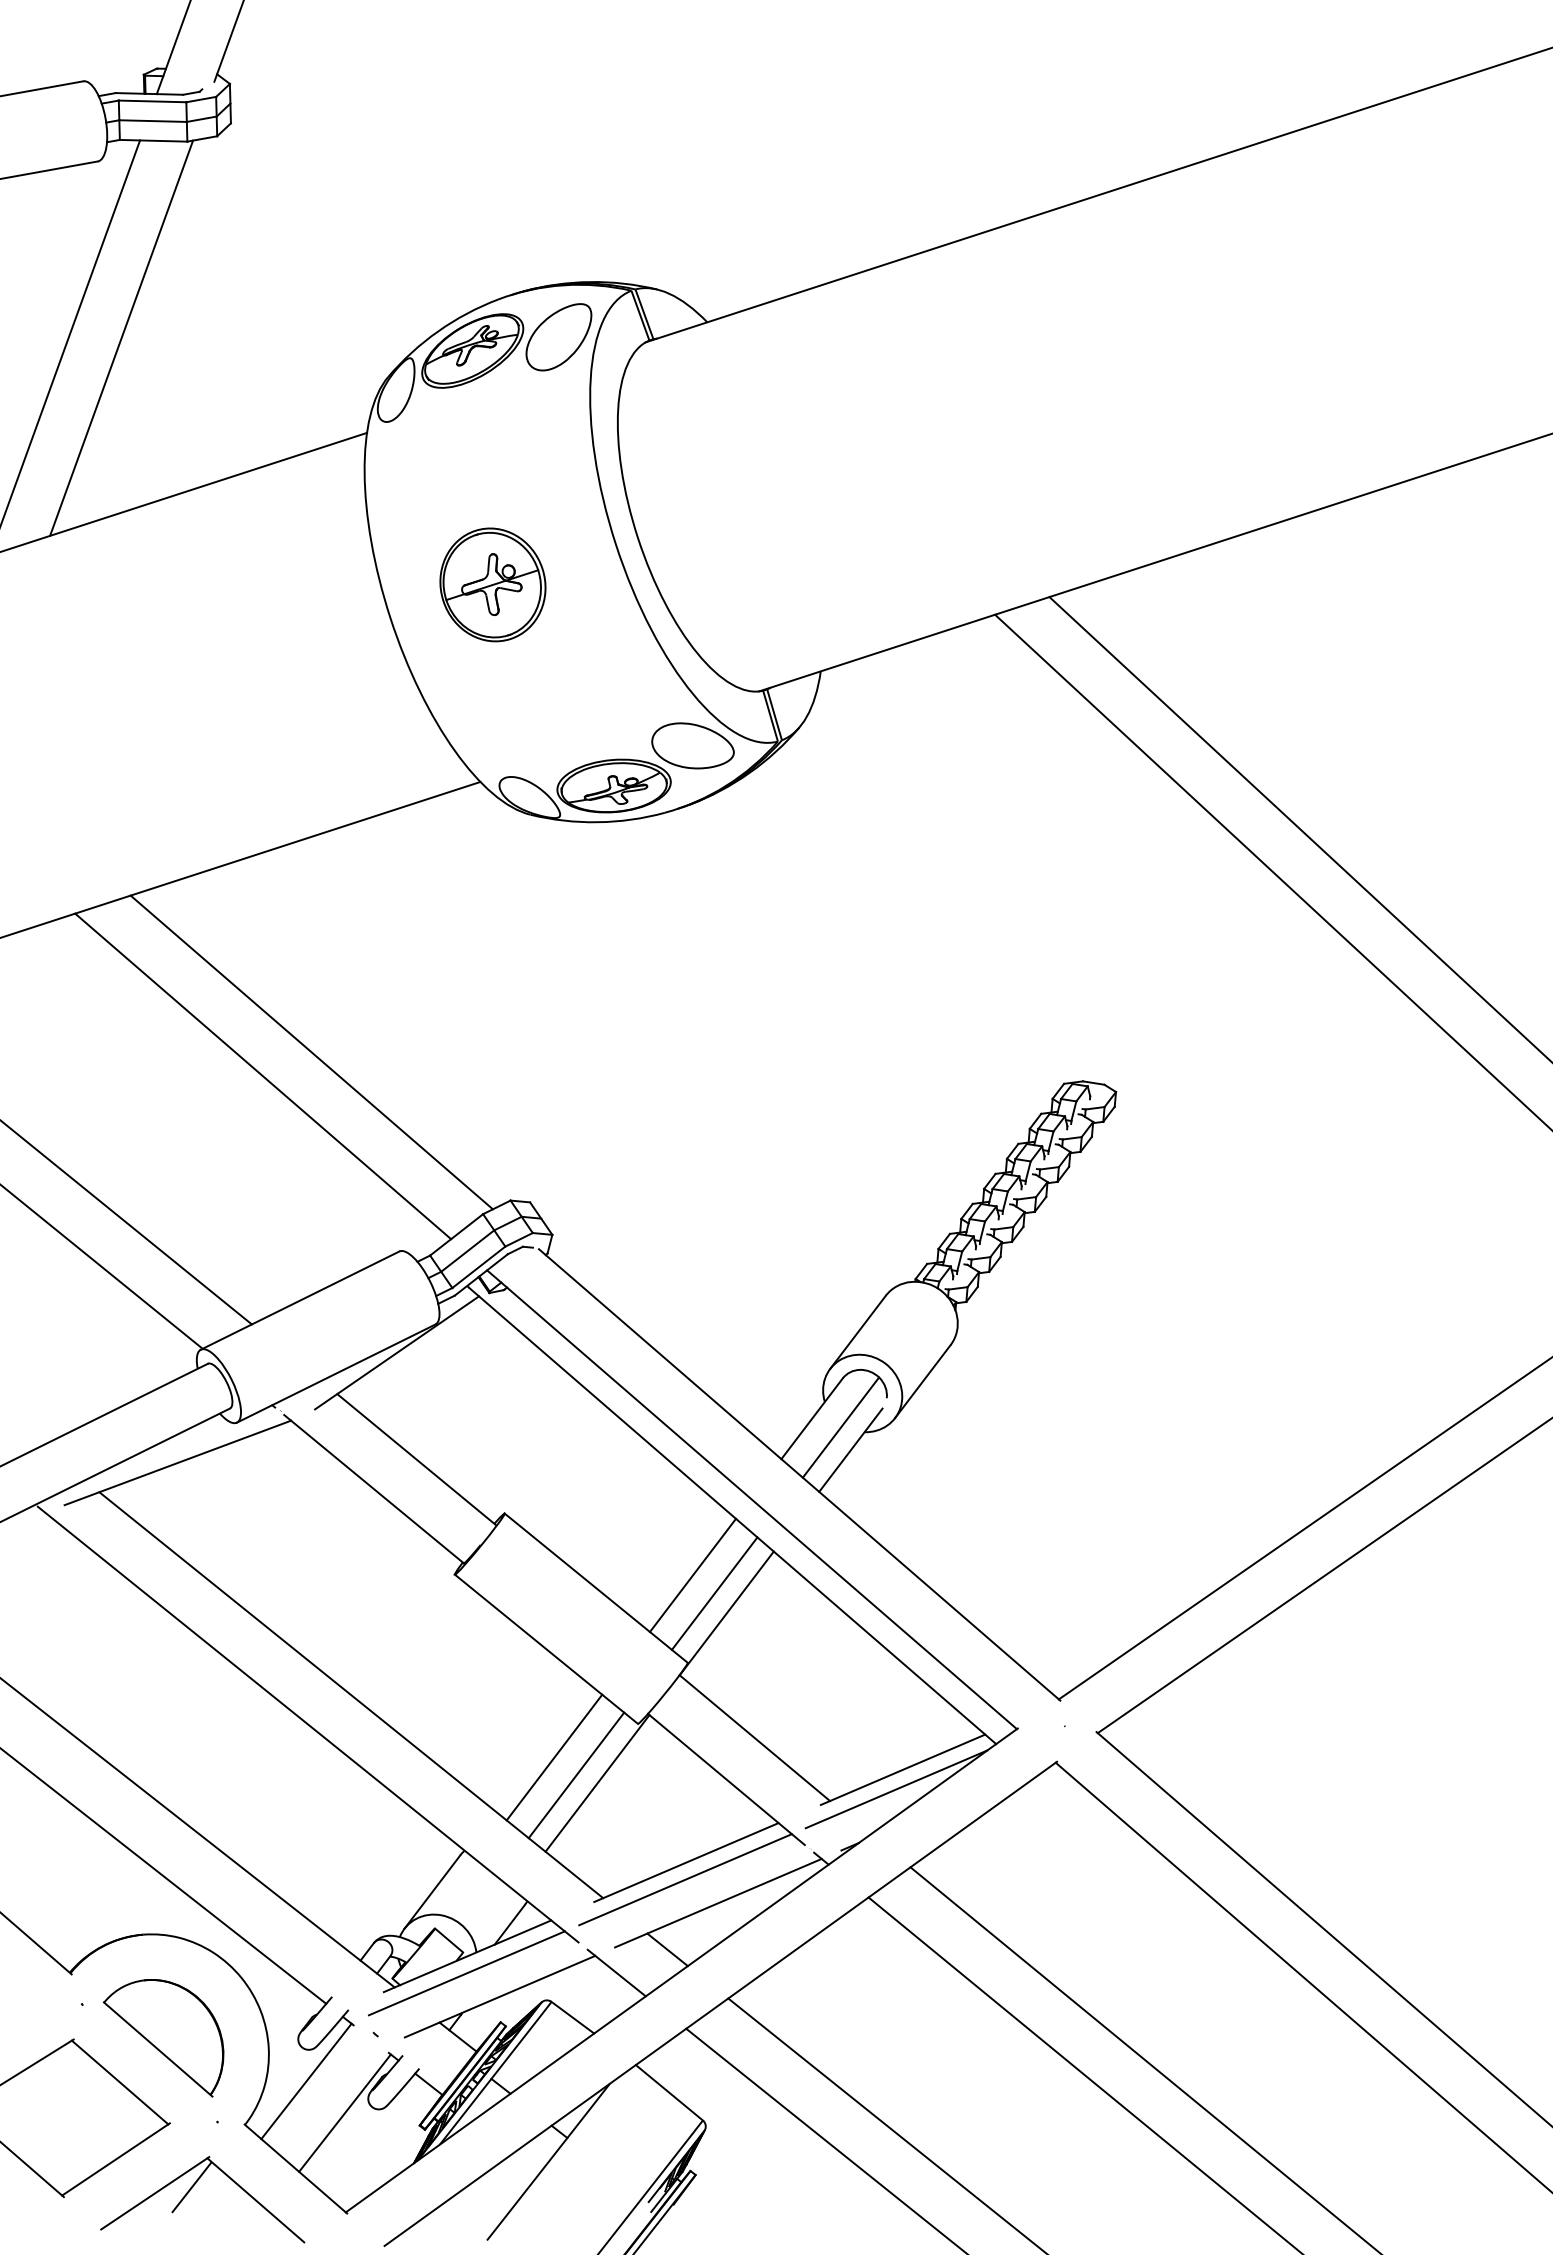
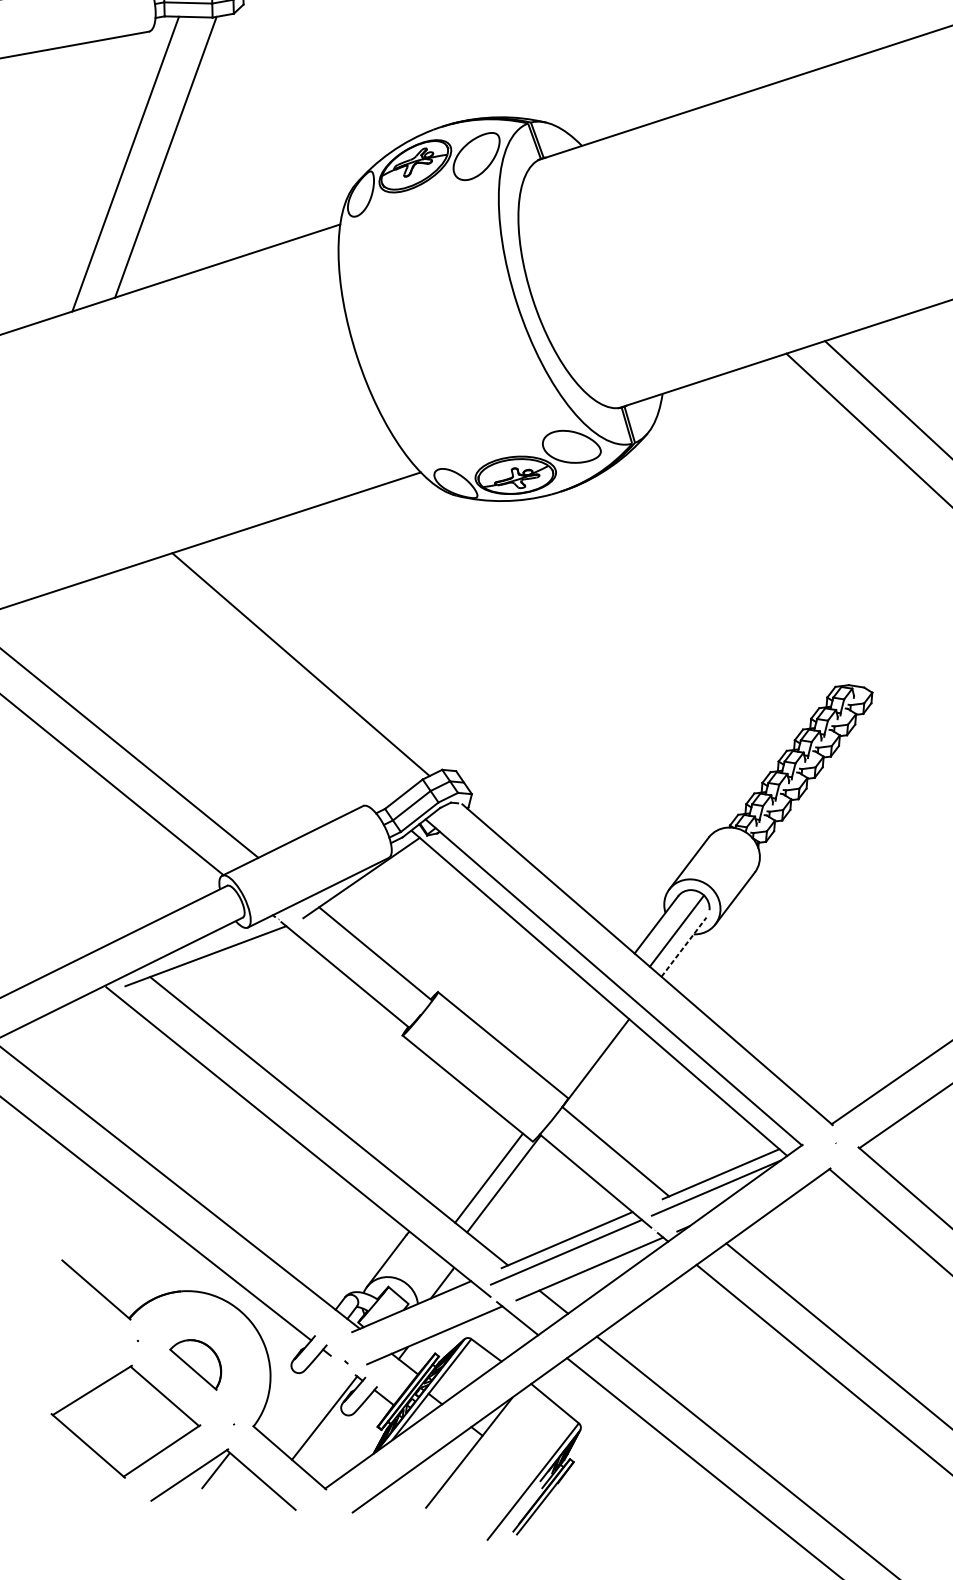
part: (492, 584) -> (429, 332), removed
line: (263, 1076) -> (266, 681), removed
line: (851, 1449) -> (684, 946), solid -> dashed
line: (692, 1574) -> (571, 1035), removed
line: (714, 1593) -> (587, 1048), removed
line: (554, 1757) -> (473, 1165), removed
line: (466, 1973) -> (410, 1318), removed
part: (163, 2038) -> (195, 1365), size x0.6
line: (306, 2081) -> (297, 1395), removed

